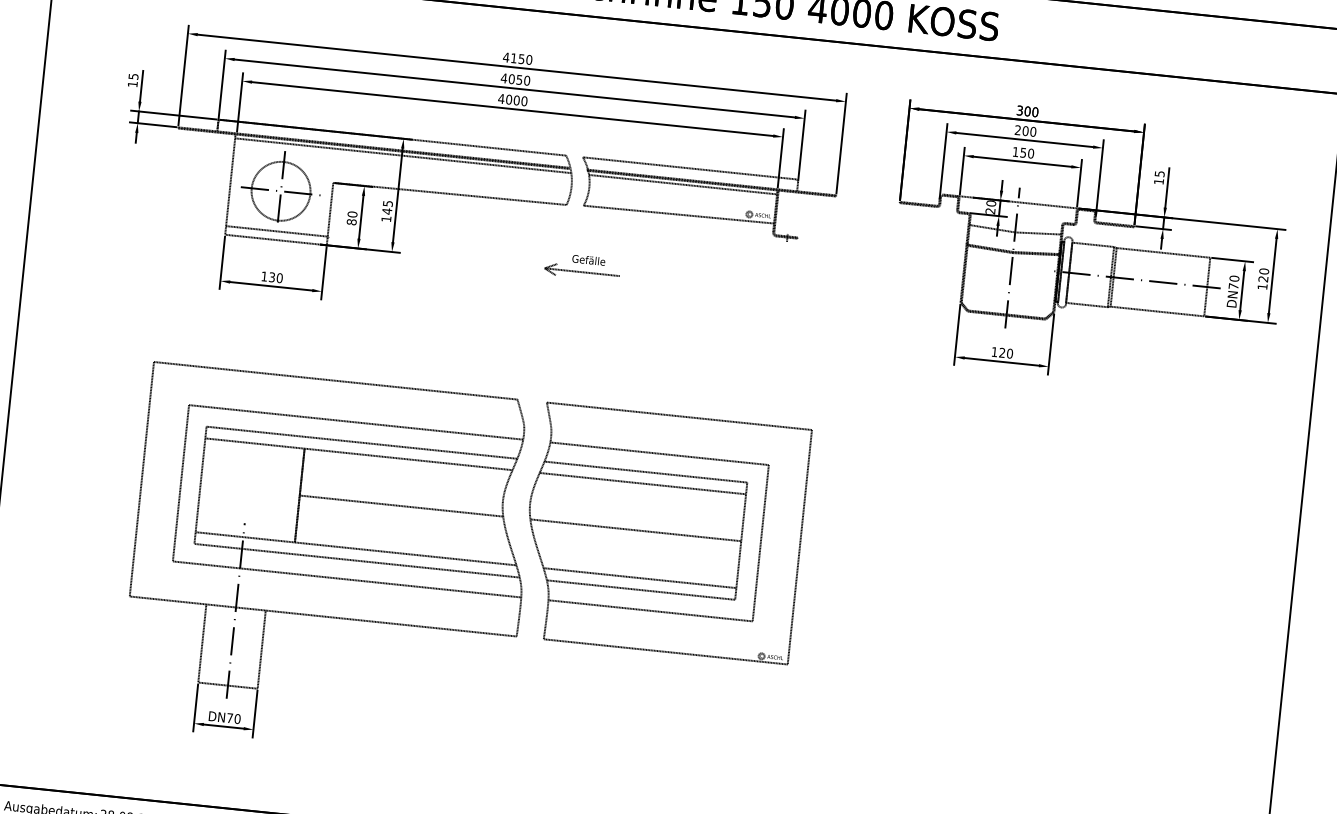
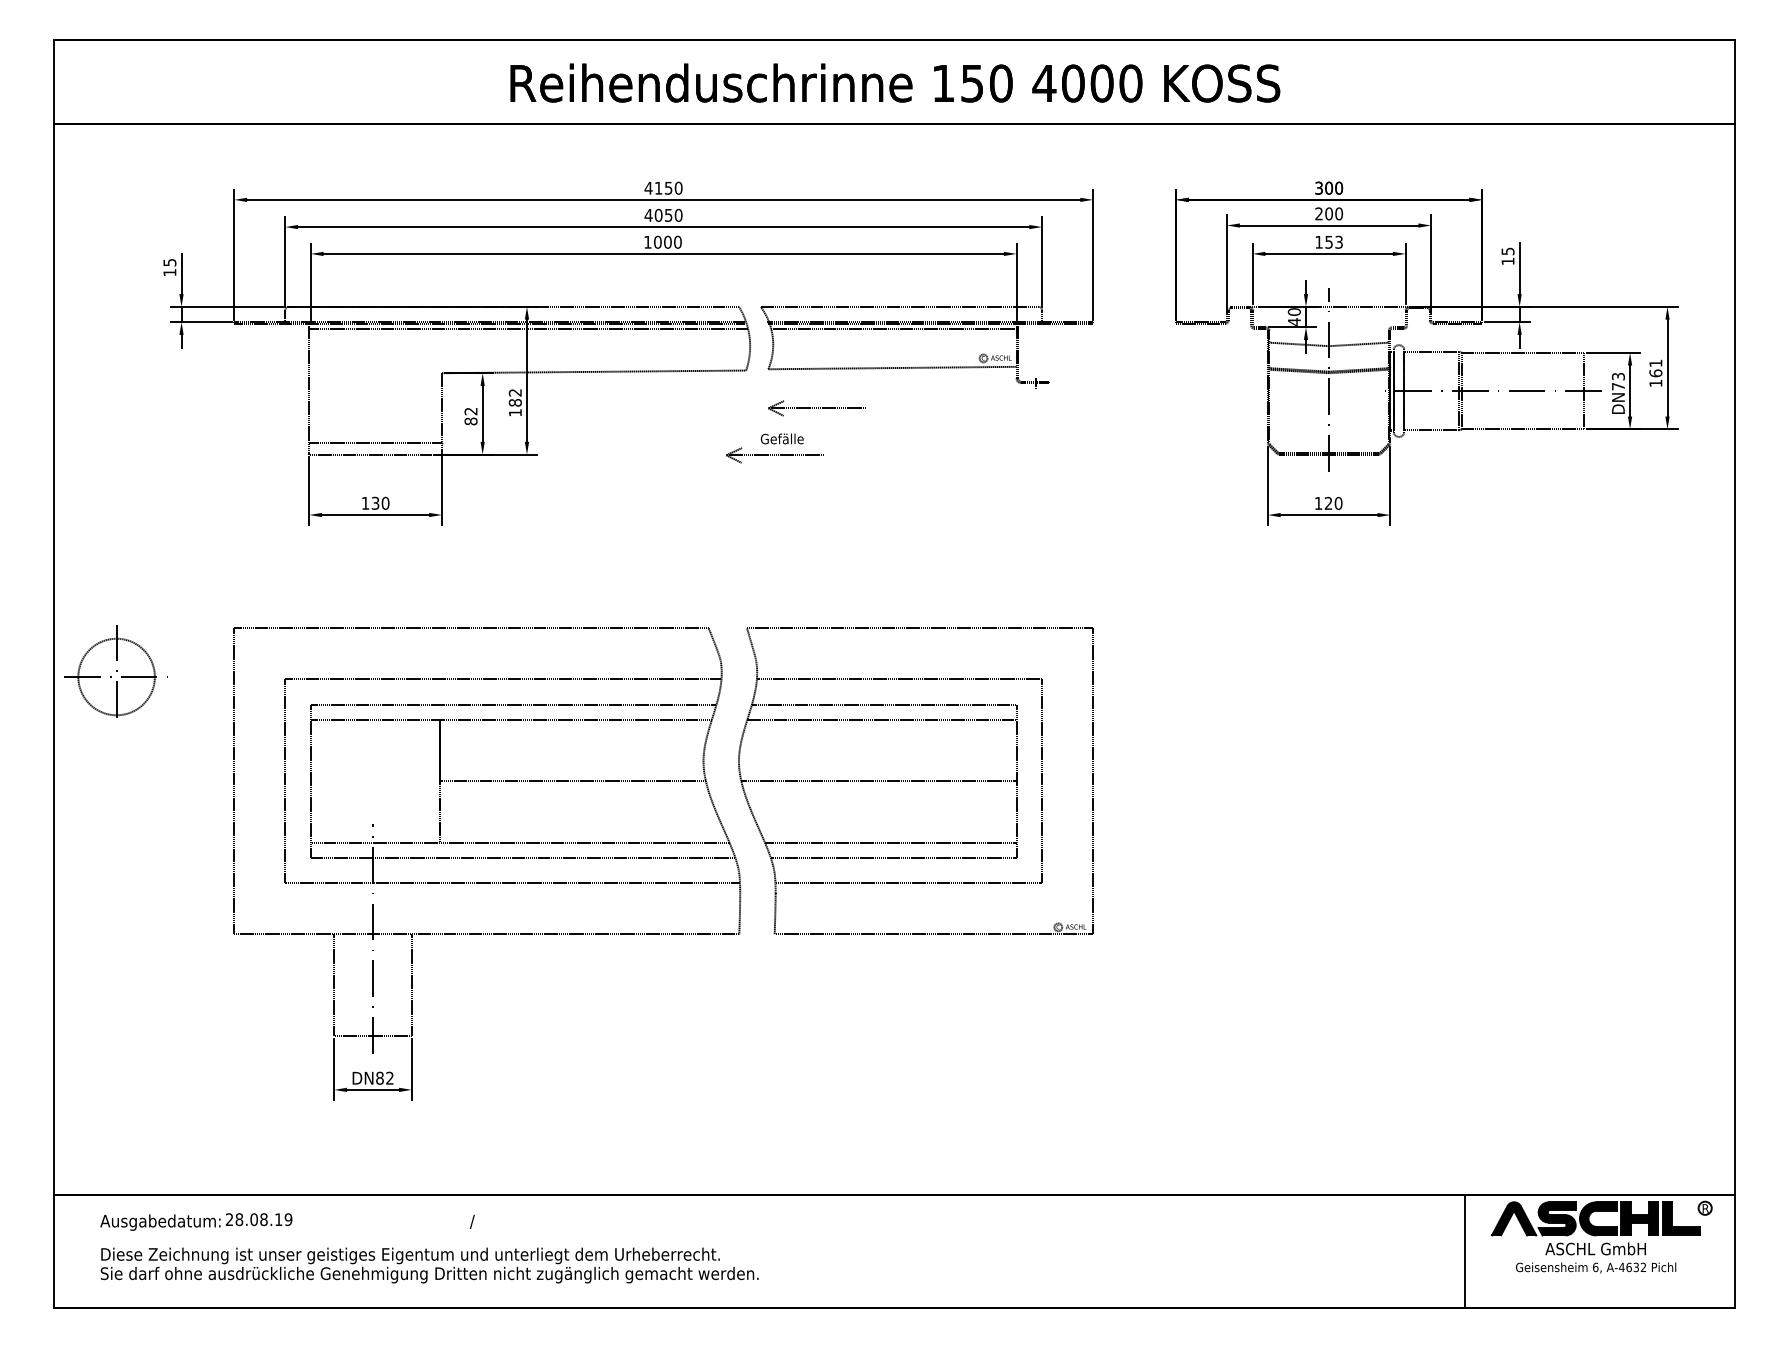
text: (501, 99) -> (647, 242), 4000 -> 1000
text: (1031, 153) -> (1339, 241), 150 -> 153
part: (280, 186) -> (115, 671), moved
text: (386, 207) -> (514, 397), 145 -> 182
text: (989, 210) -> (1293, 321), 20 -> 40
text: (352, 214) -> (470, 411), 80 -> 82
part: (617, 239) -> (816, 408), added
text: (1263, 275) -> (1655, 368), 120 -> 161
text: (1234, 278) -> (1618, 376), DN70 -> DN73
text: (233, 718) -> (384, 1077), DN70 -> DN82

